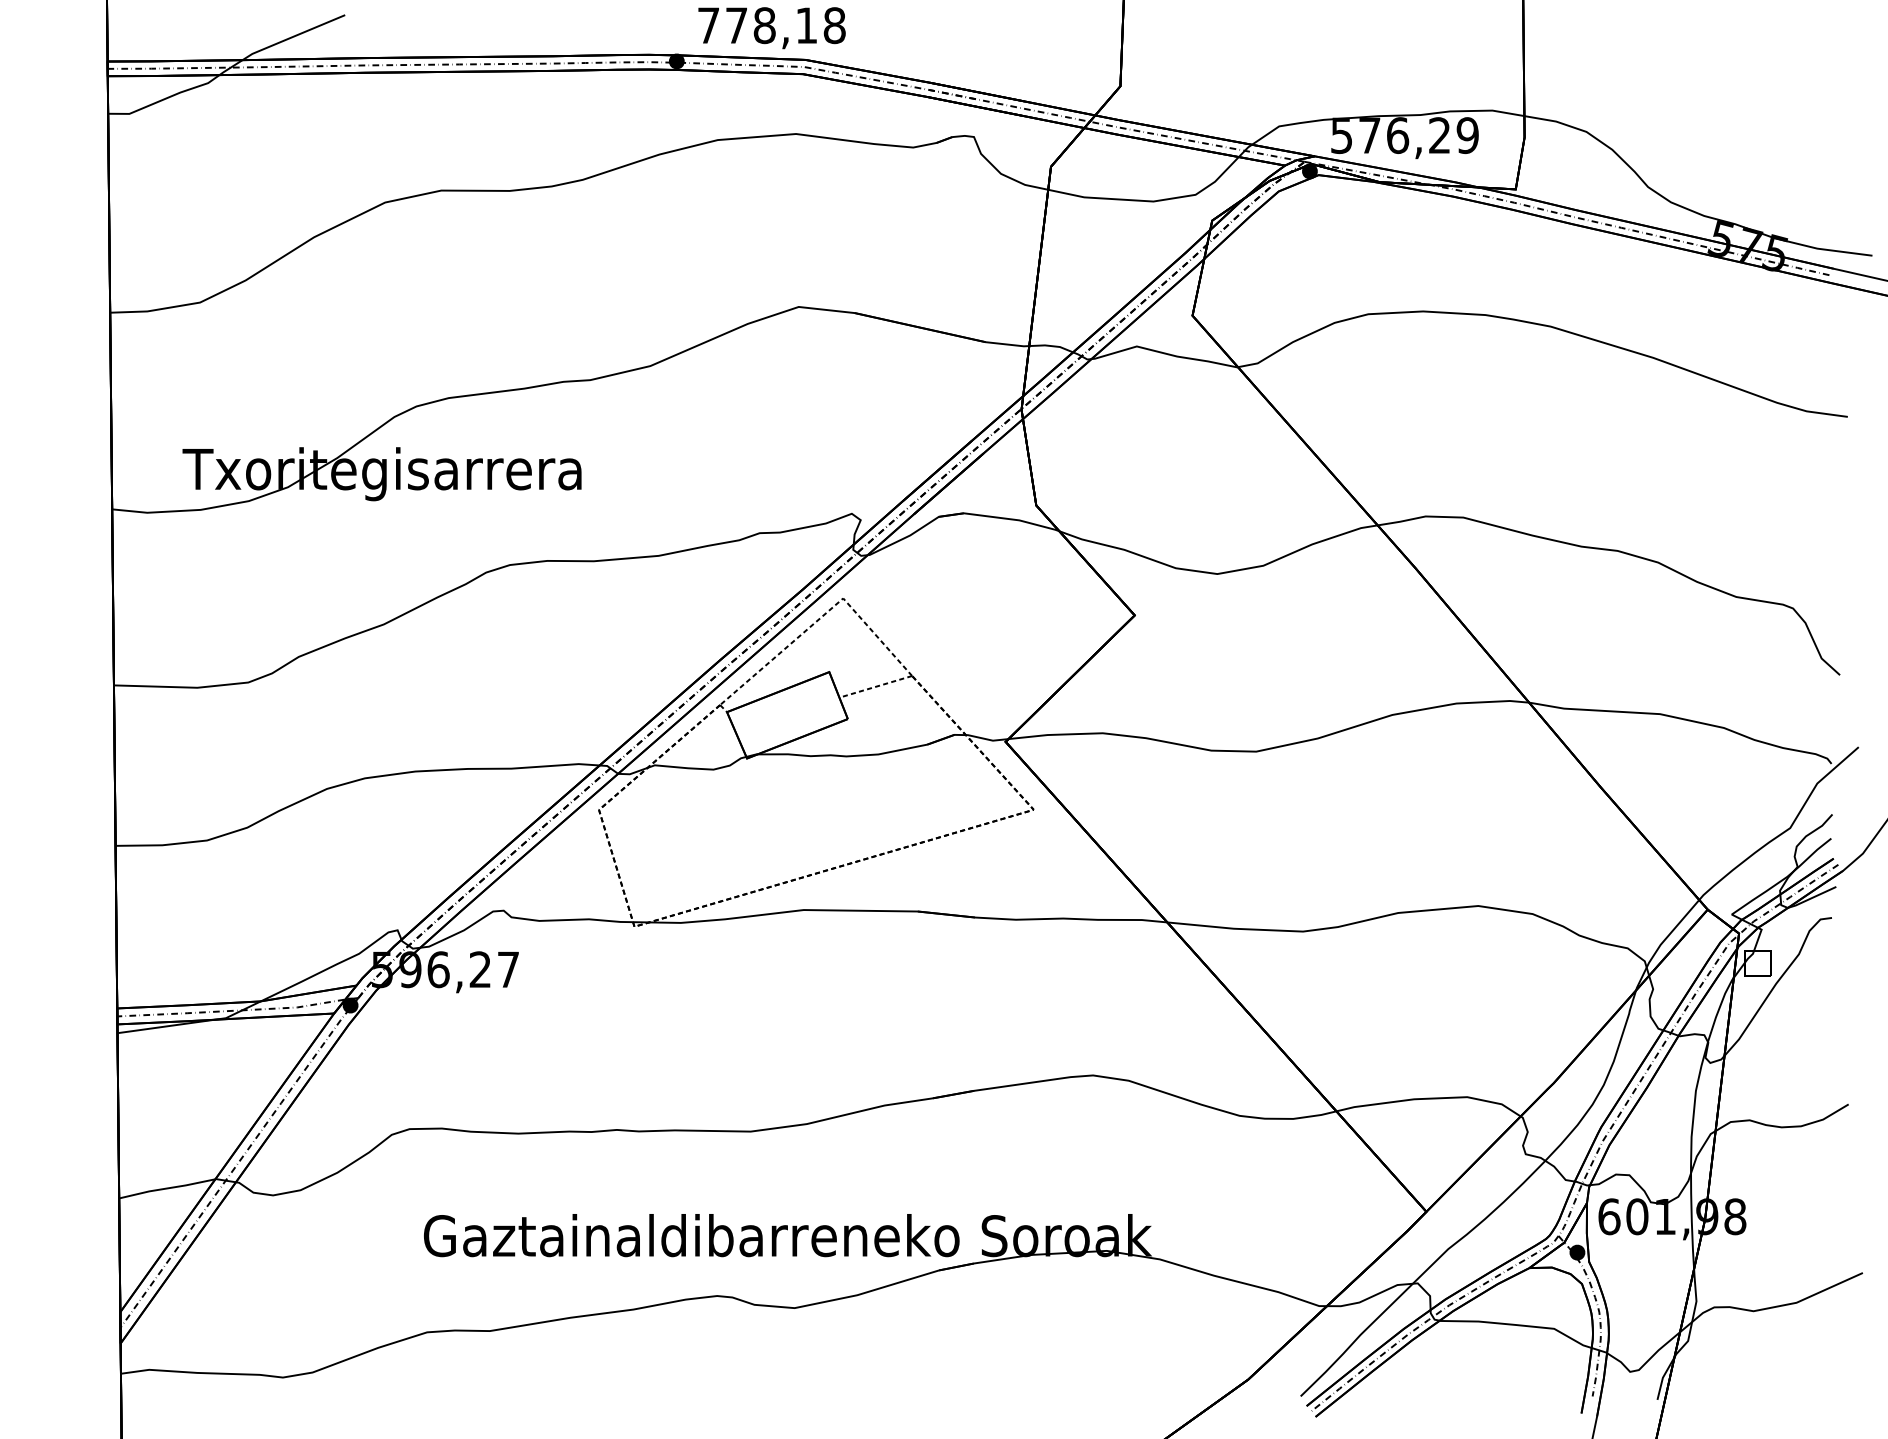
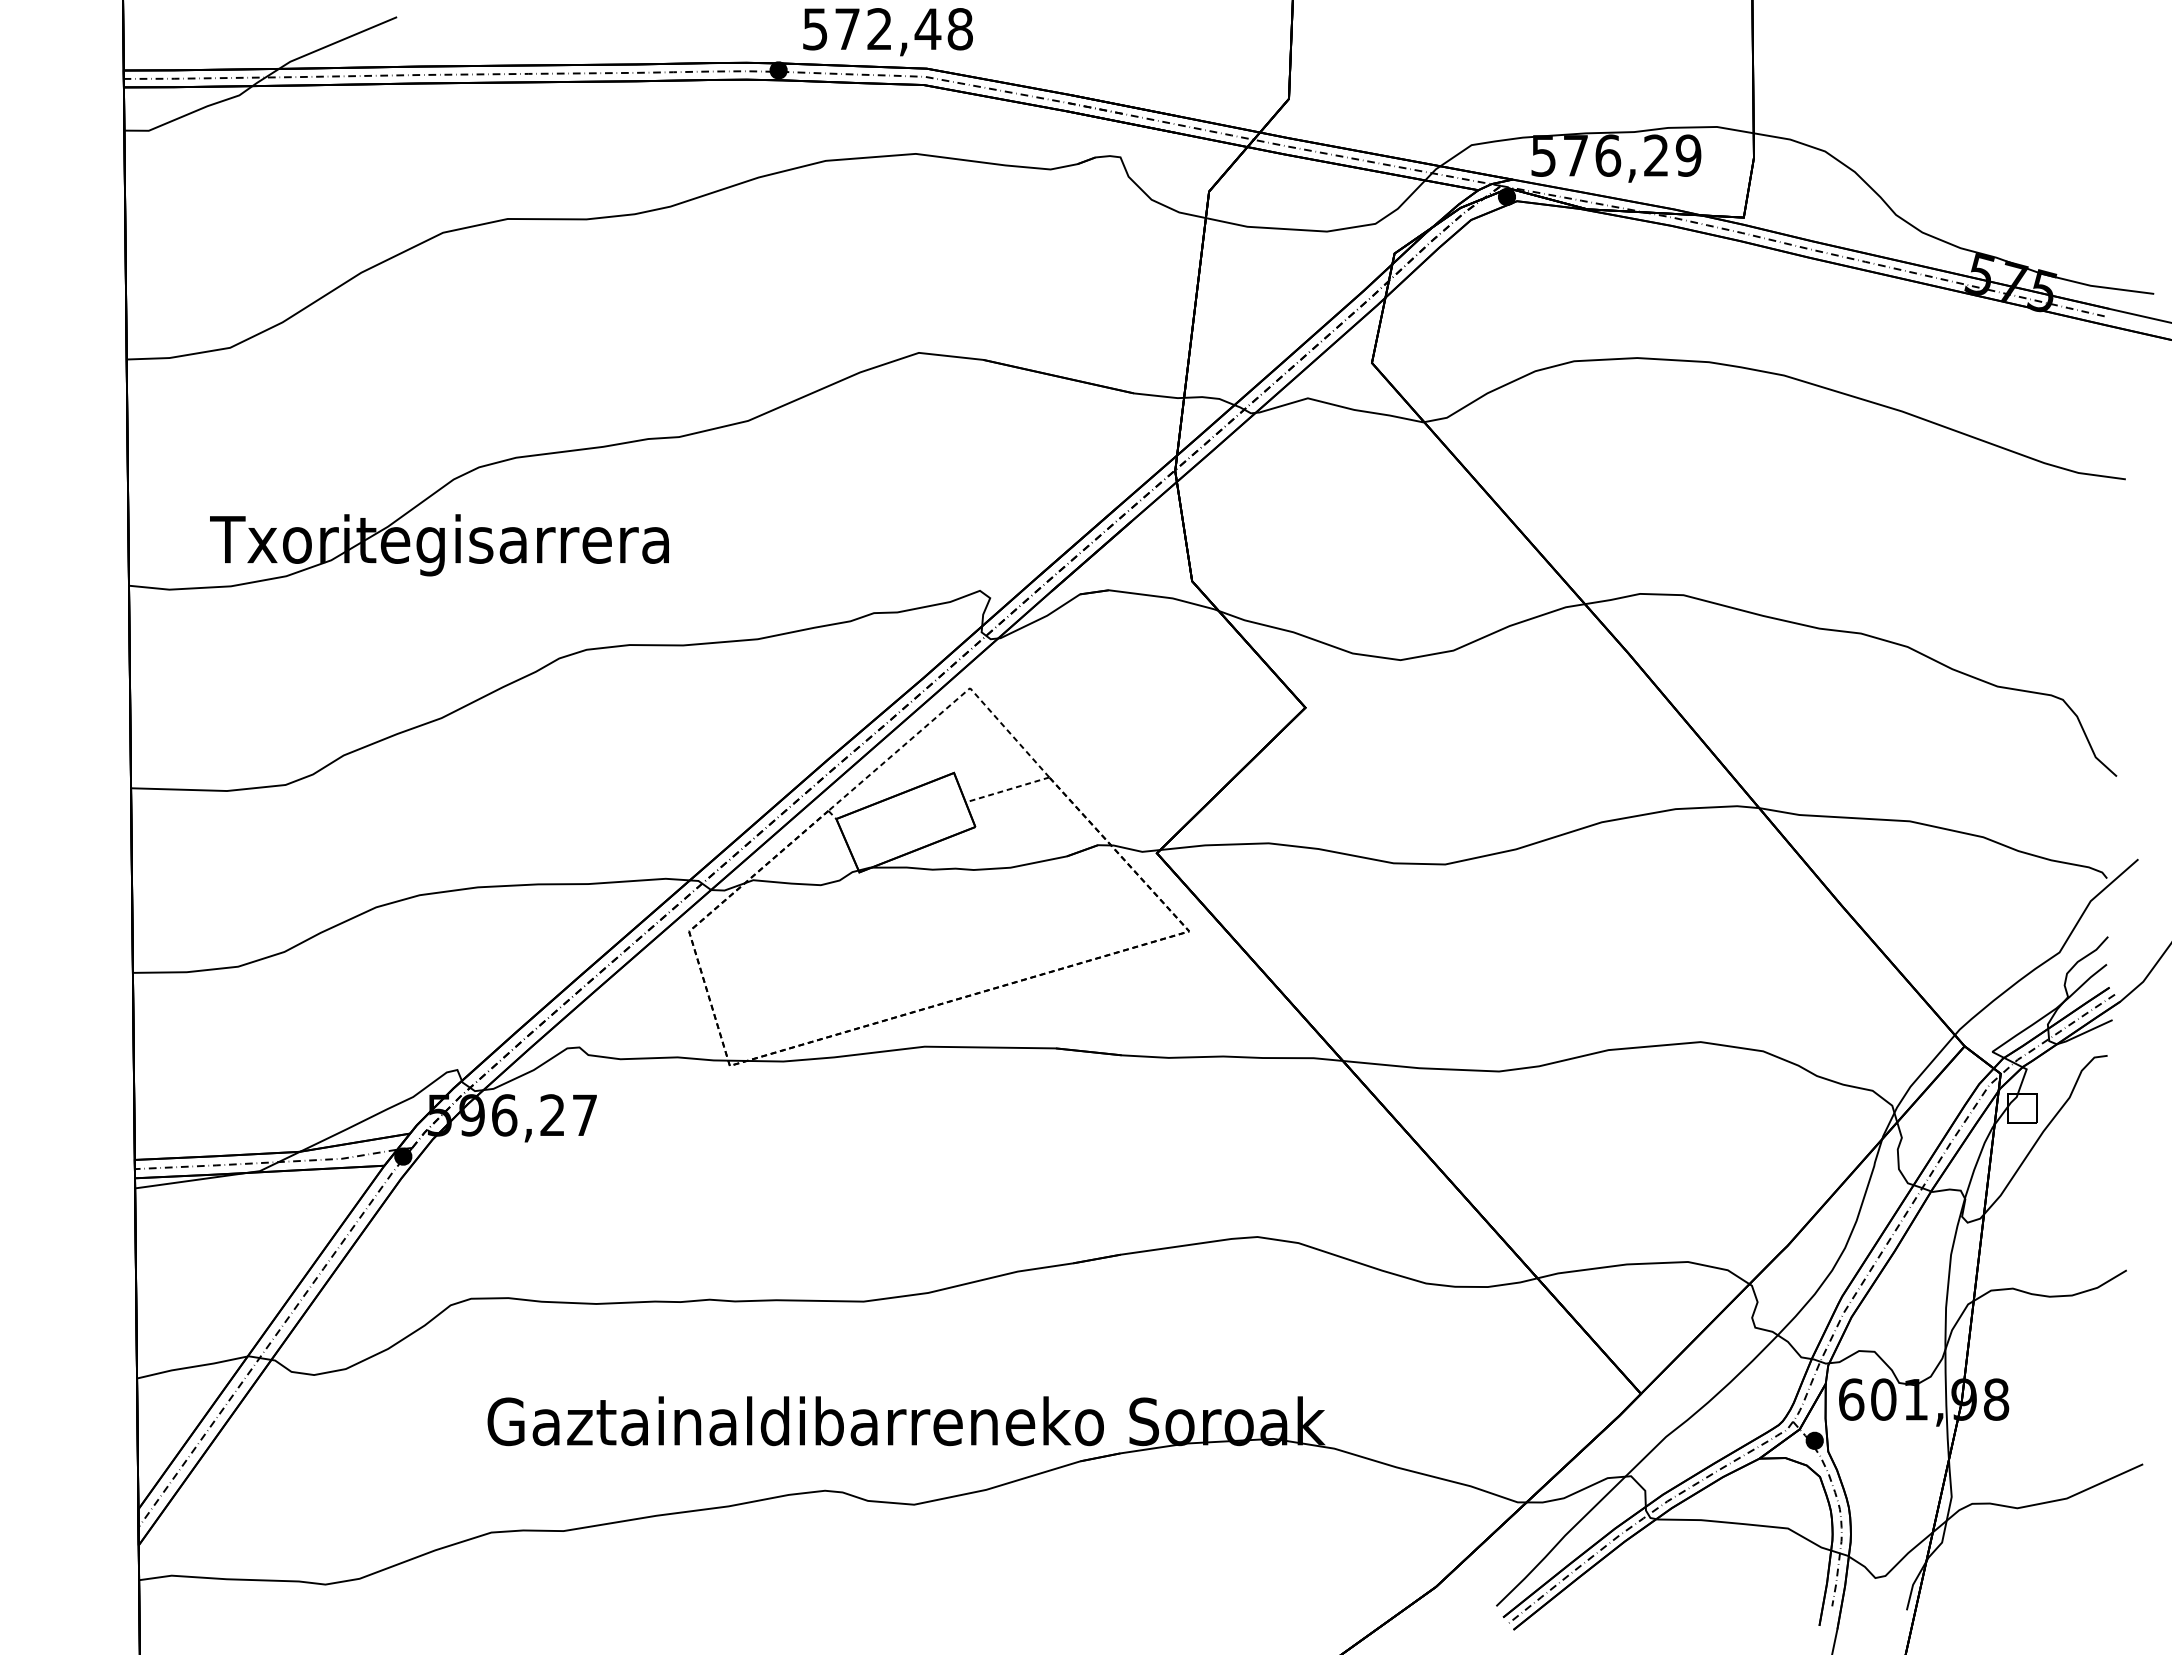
text: (758, 25) -> (872, 29), 778,18 -> 572,48

